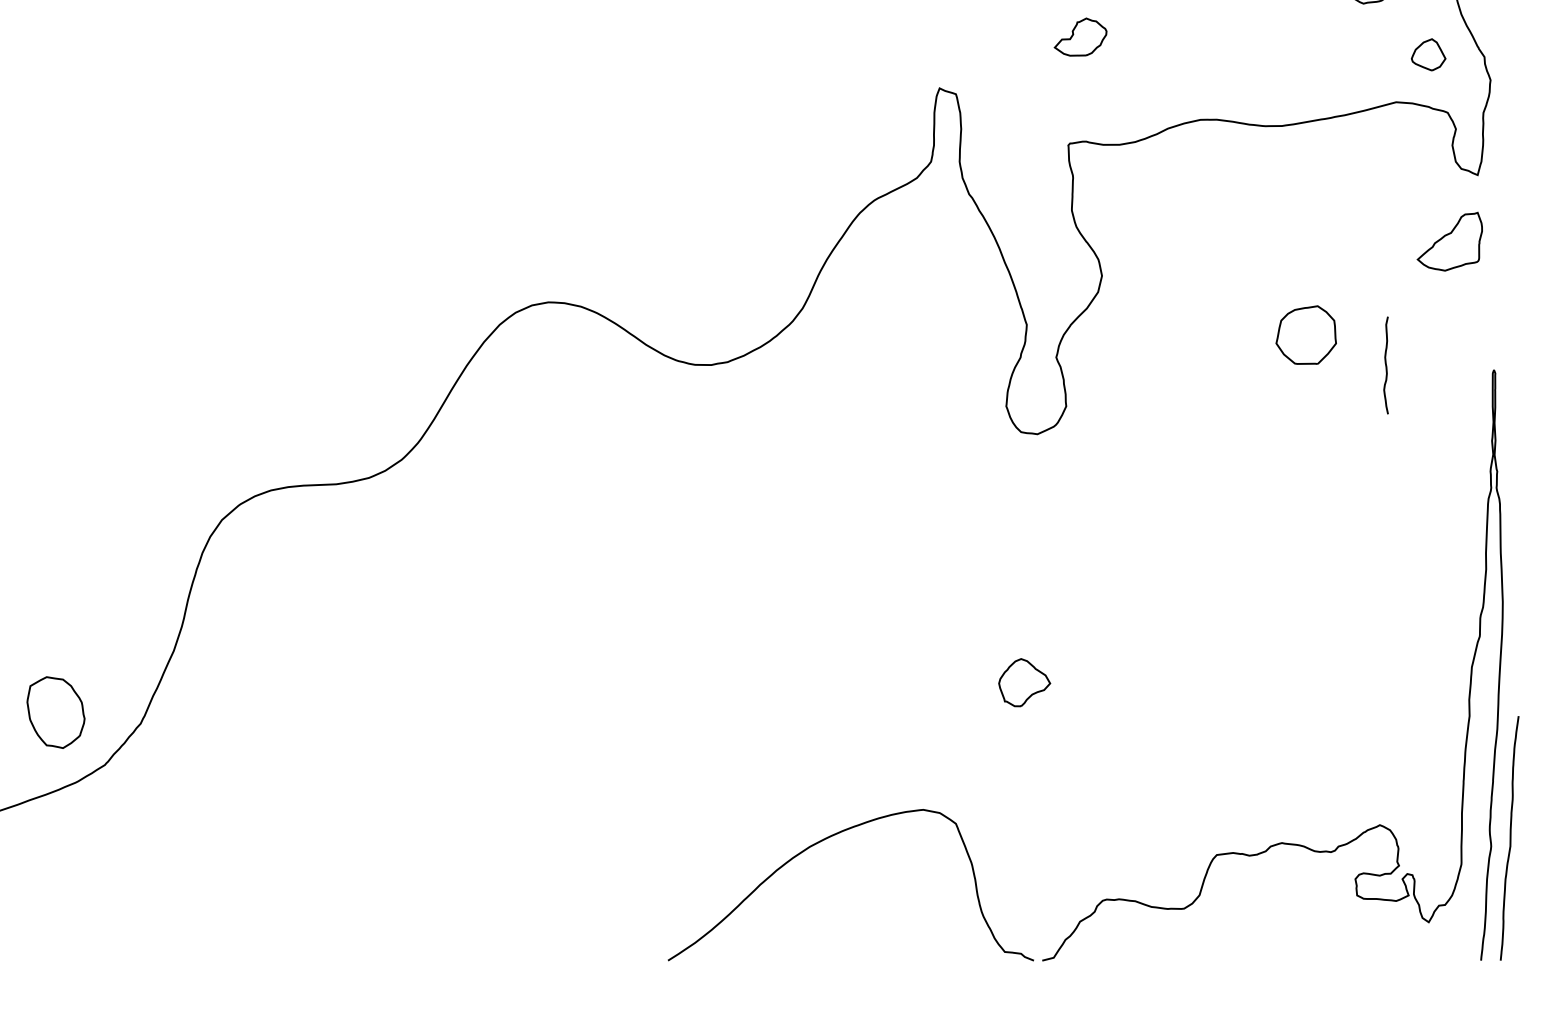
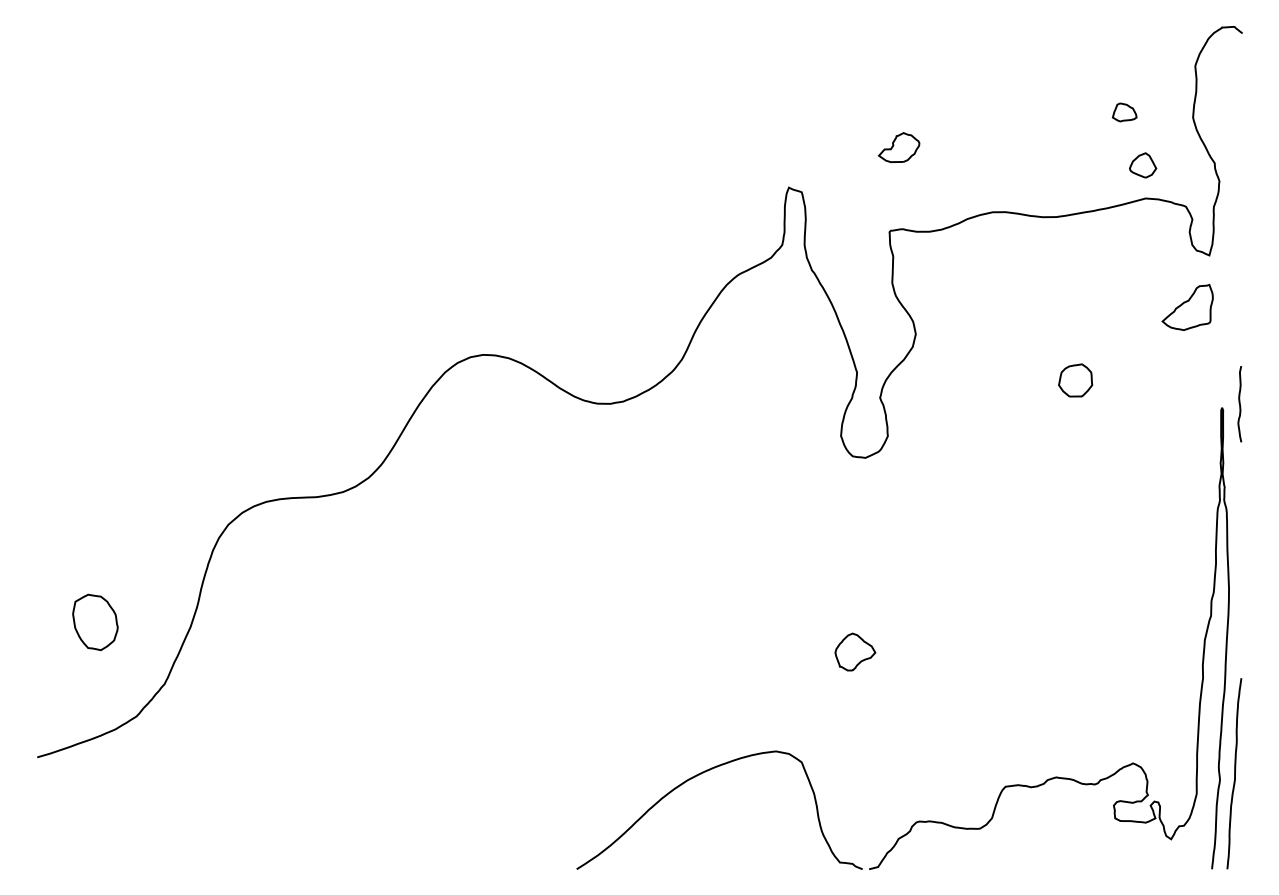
part: (1429, 54) -> (1143, 165), moved
part: (1306, 335) -> (1075, 380), size x0.71
curve: (1385, 365) -> (1239, 404), moved
part: (56, 712) -> (95, 622), moved

